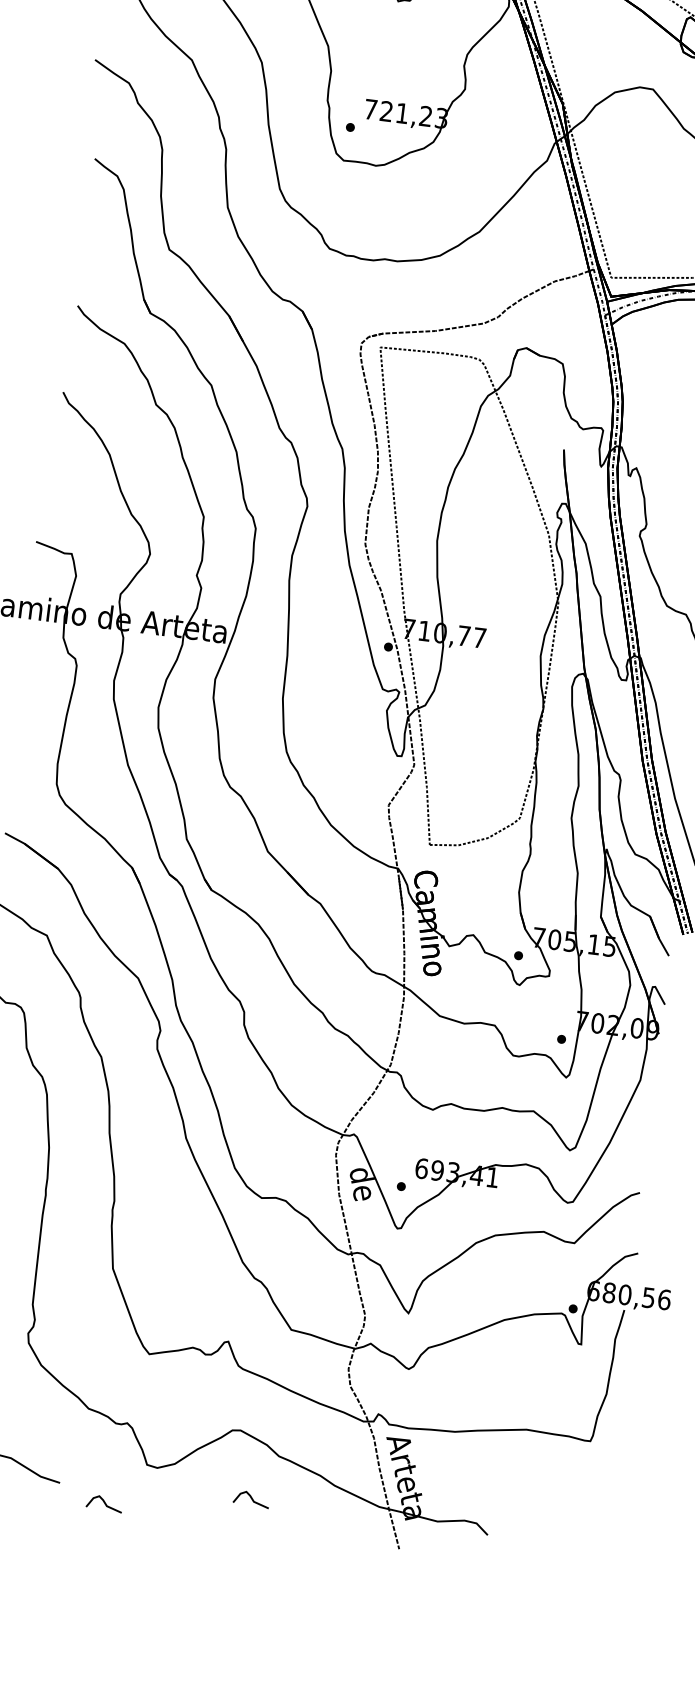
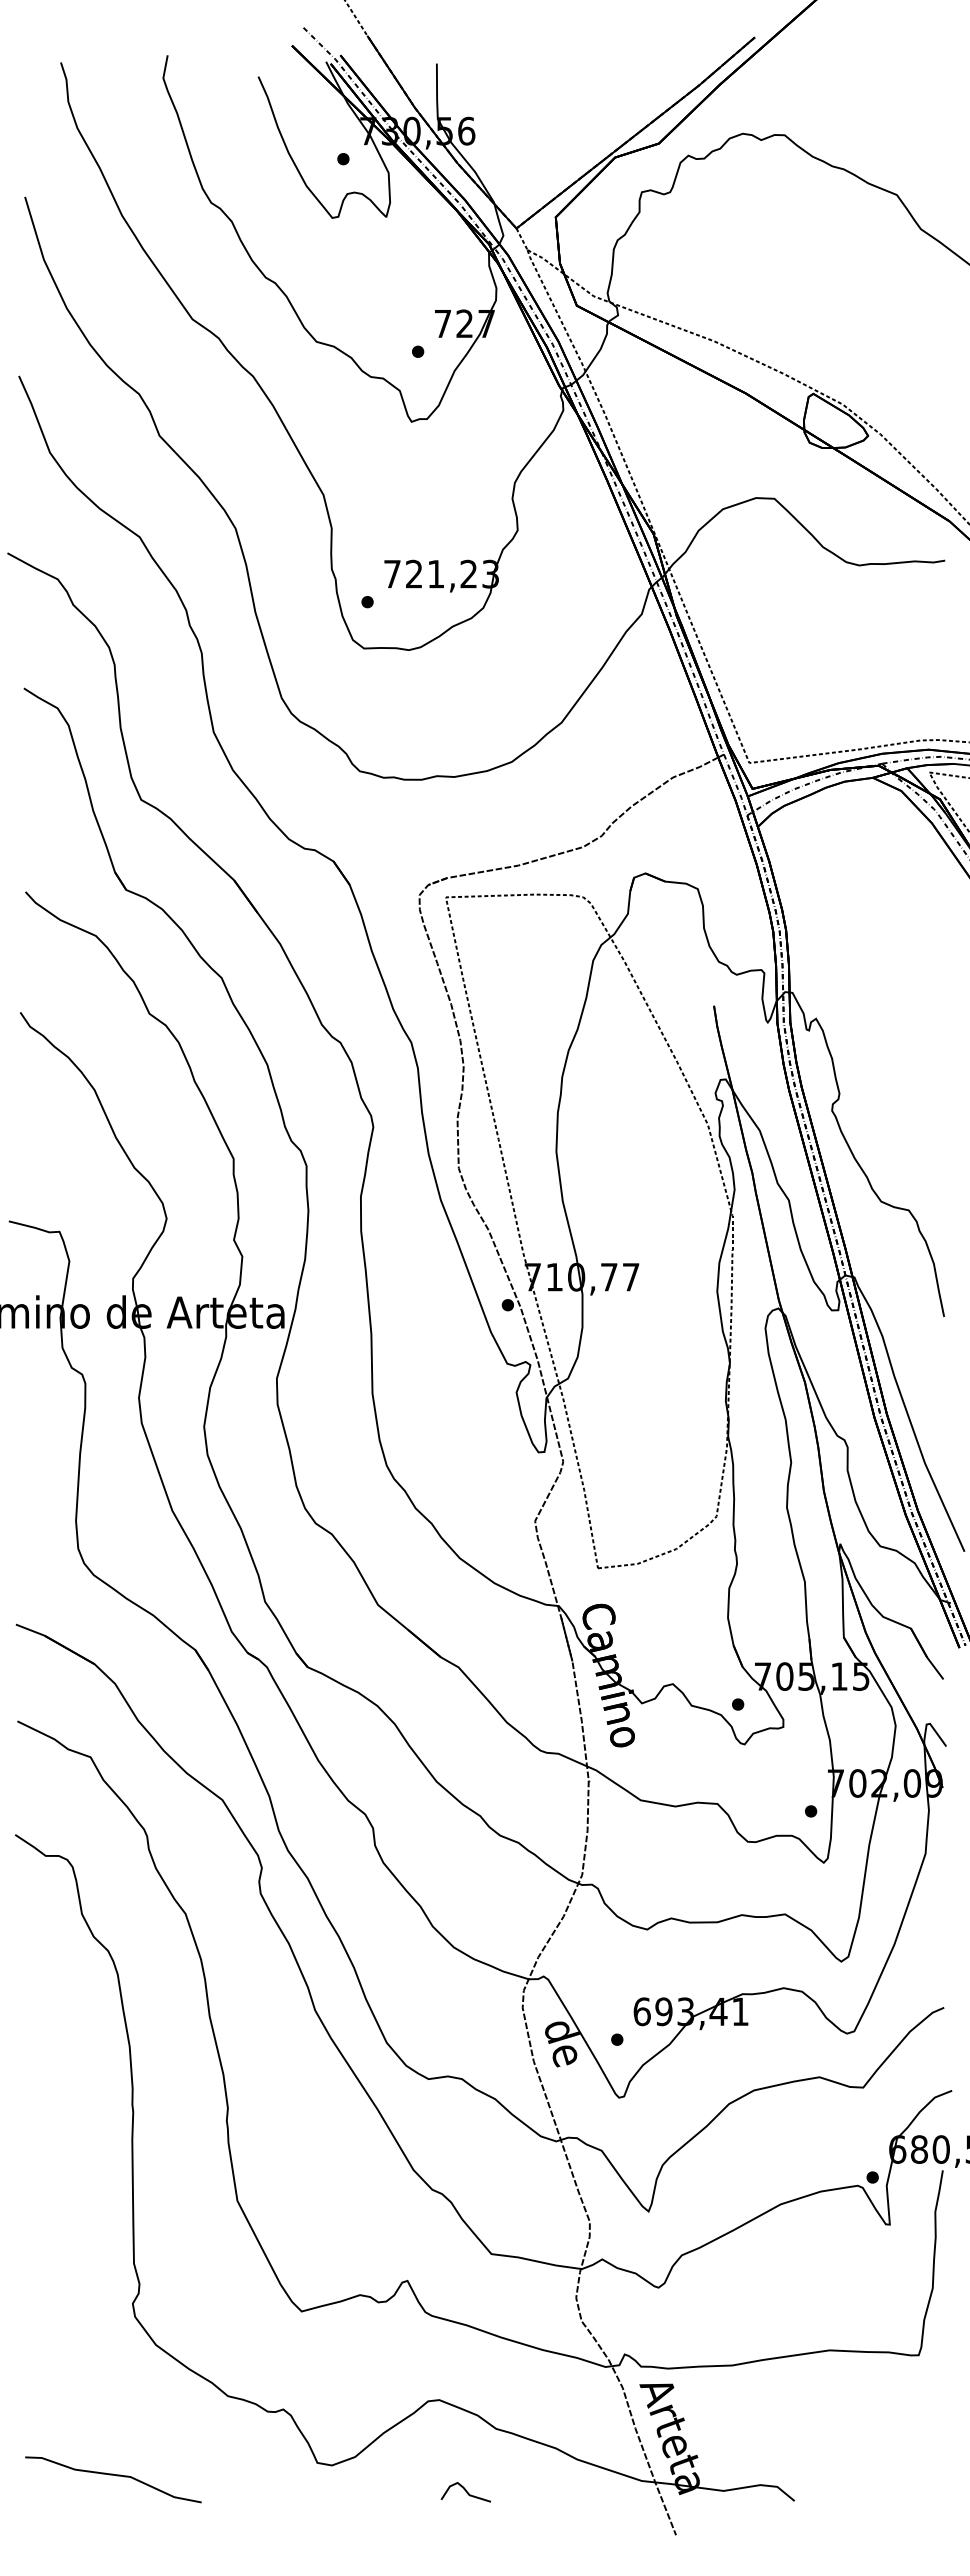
curve: (104, 1503) -> (265, 2522), removed

